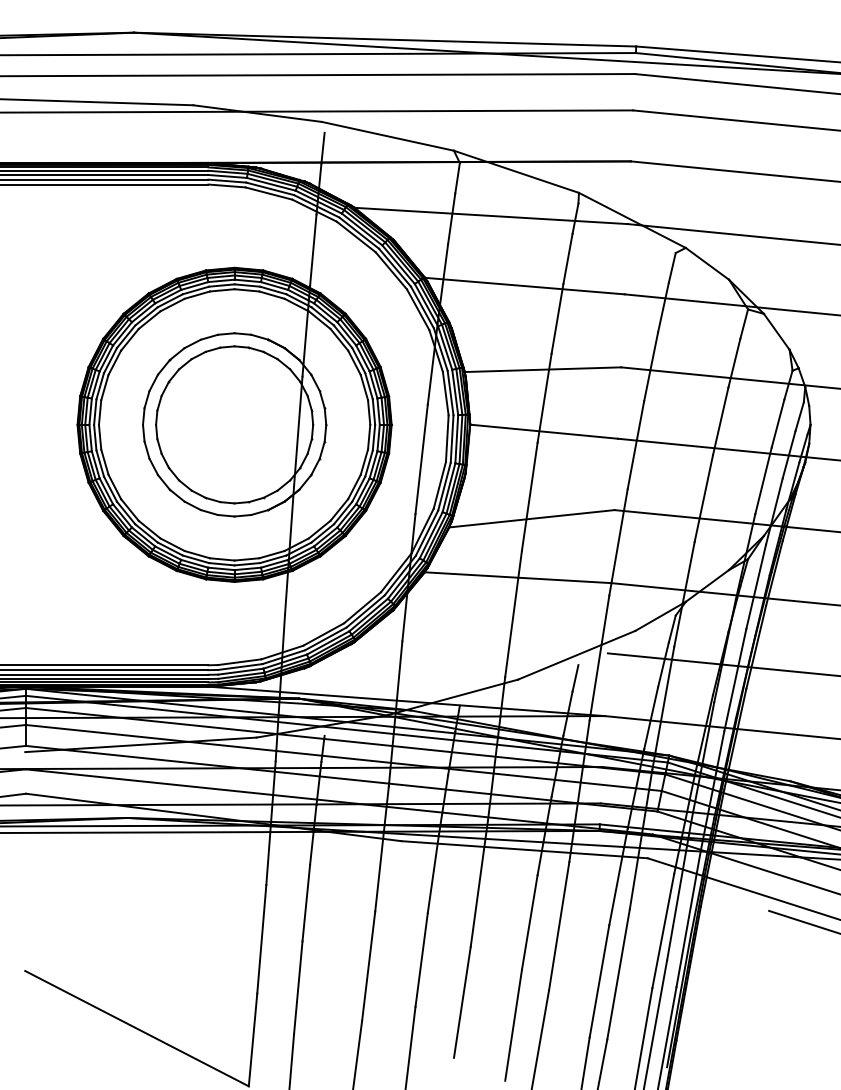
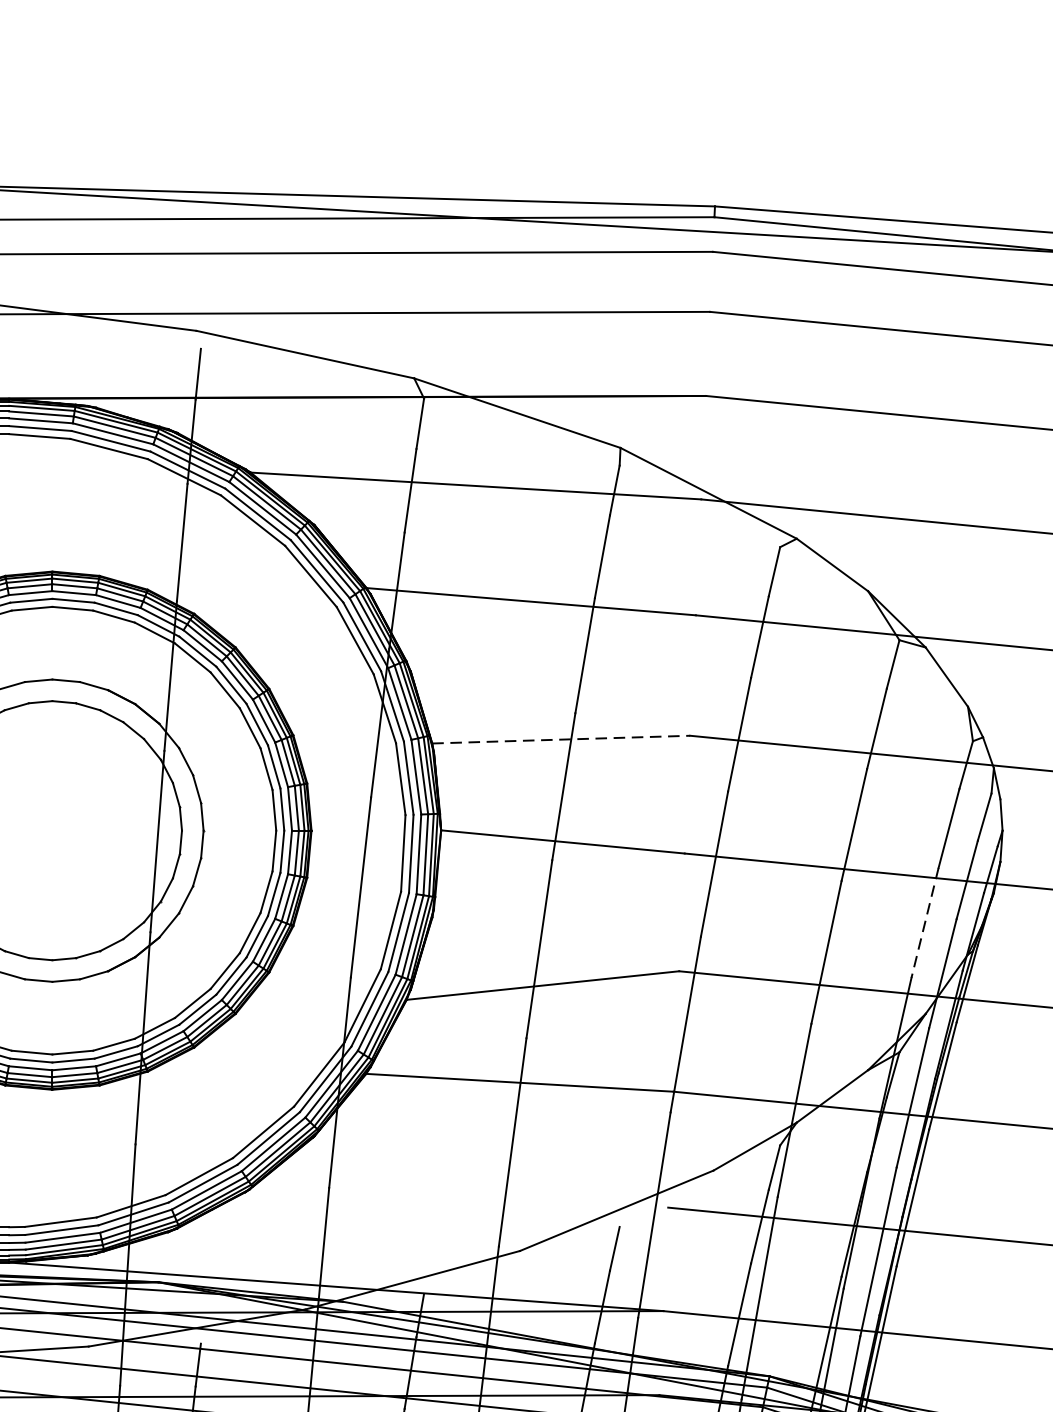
line: (543, 369) -> (562, 739), solid -> dashed
line: (763, 481) -> (924, 924), solid -> dashed

